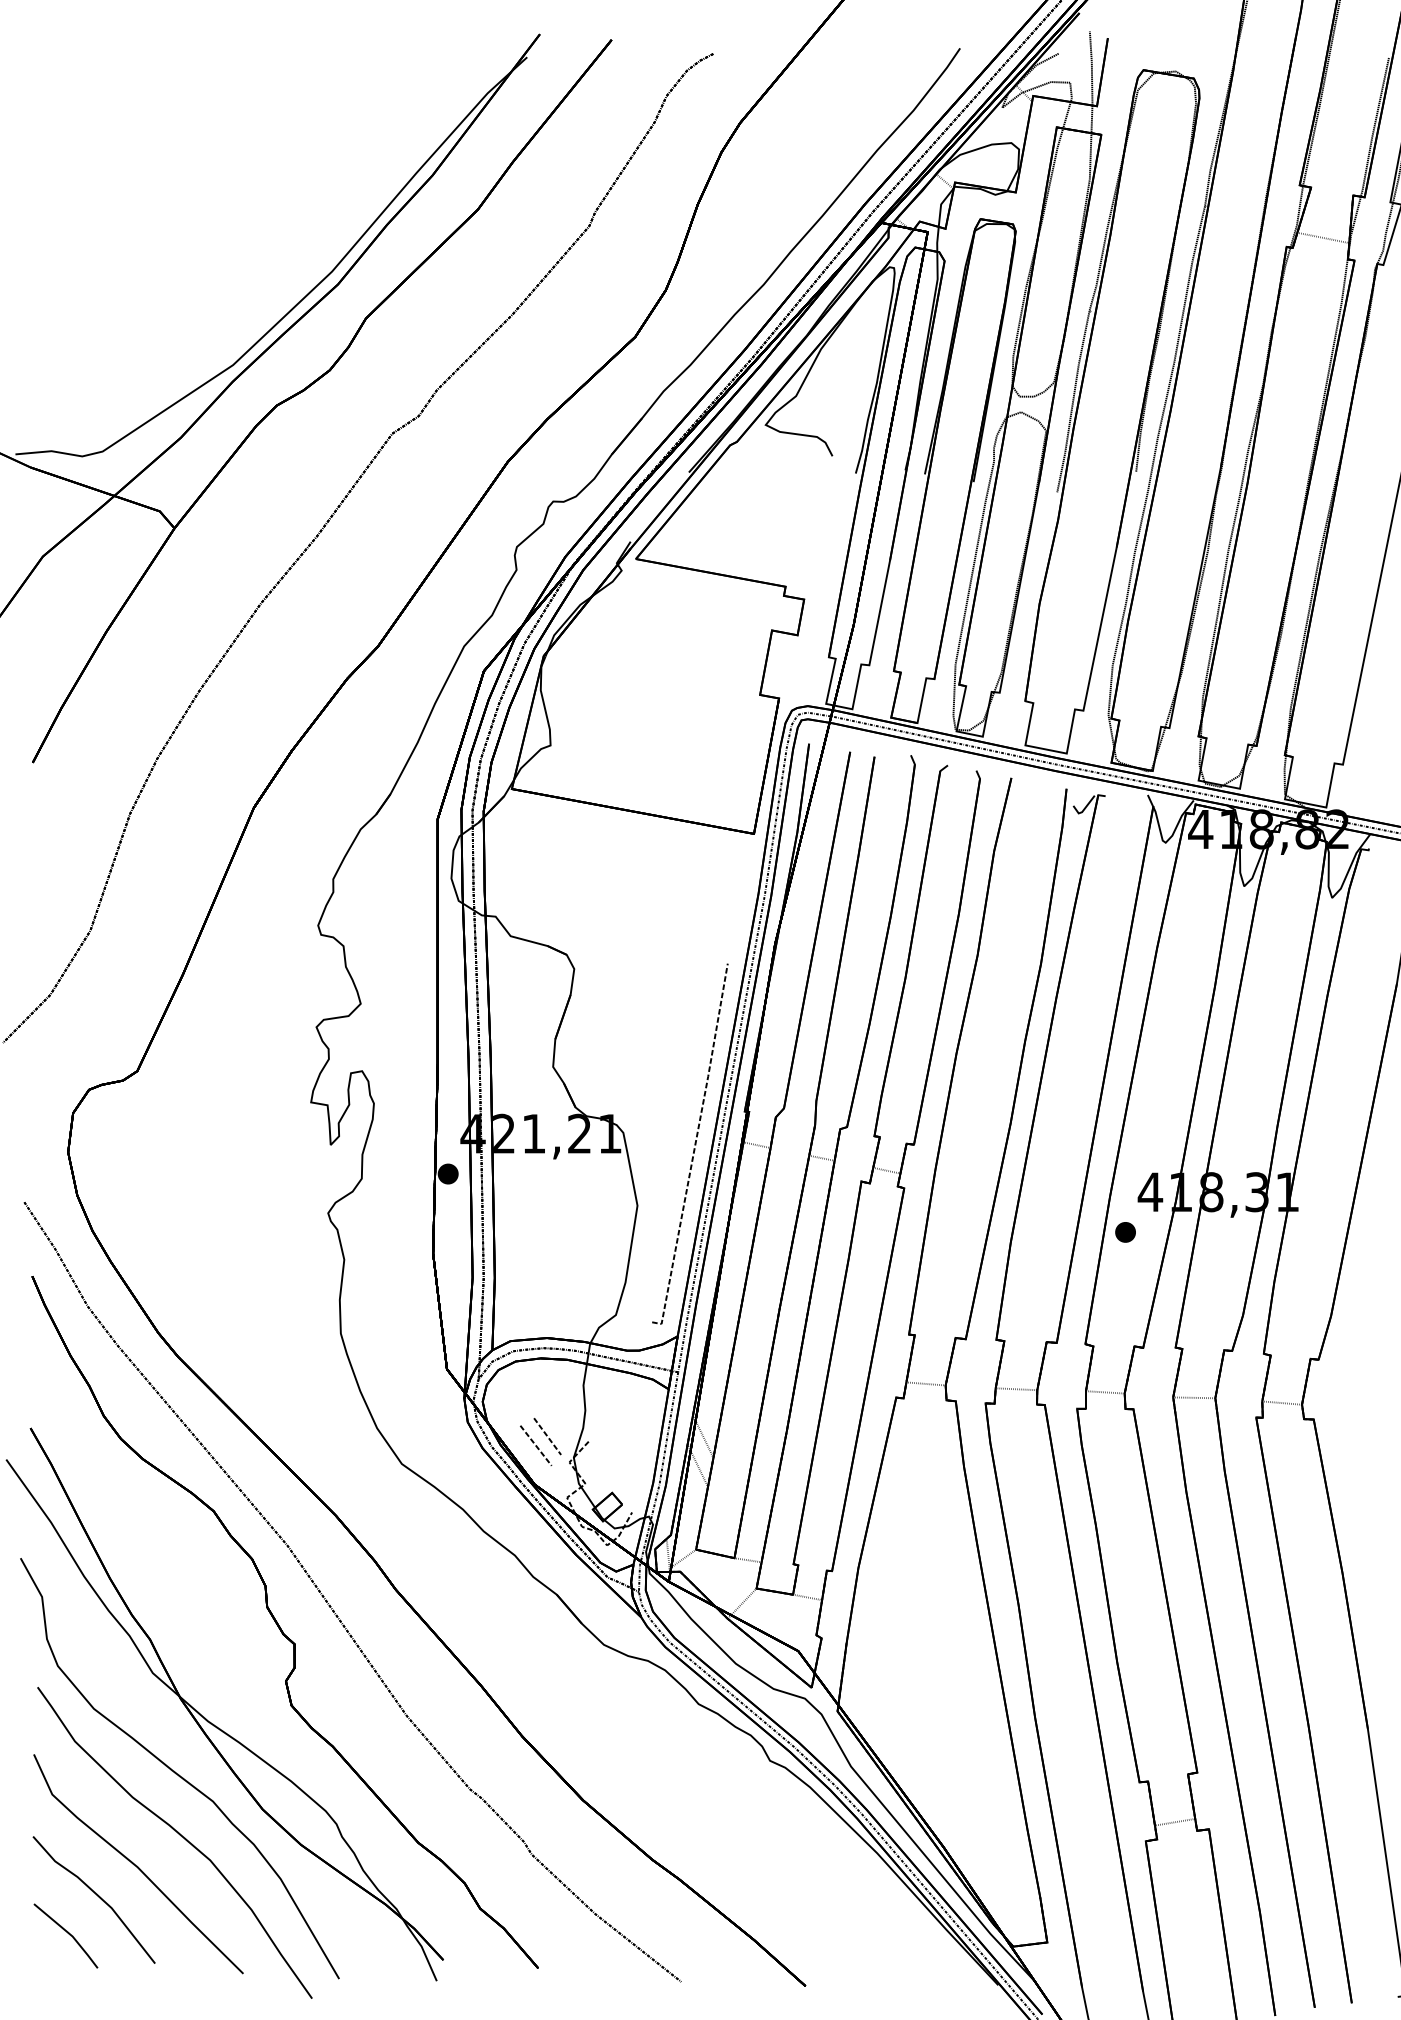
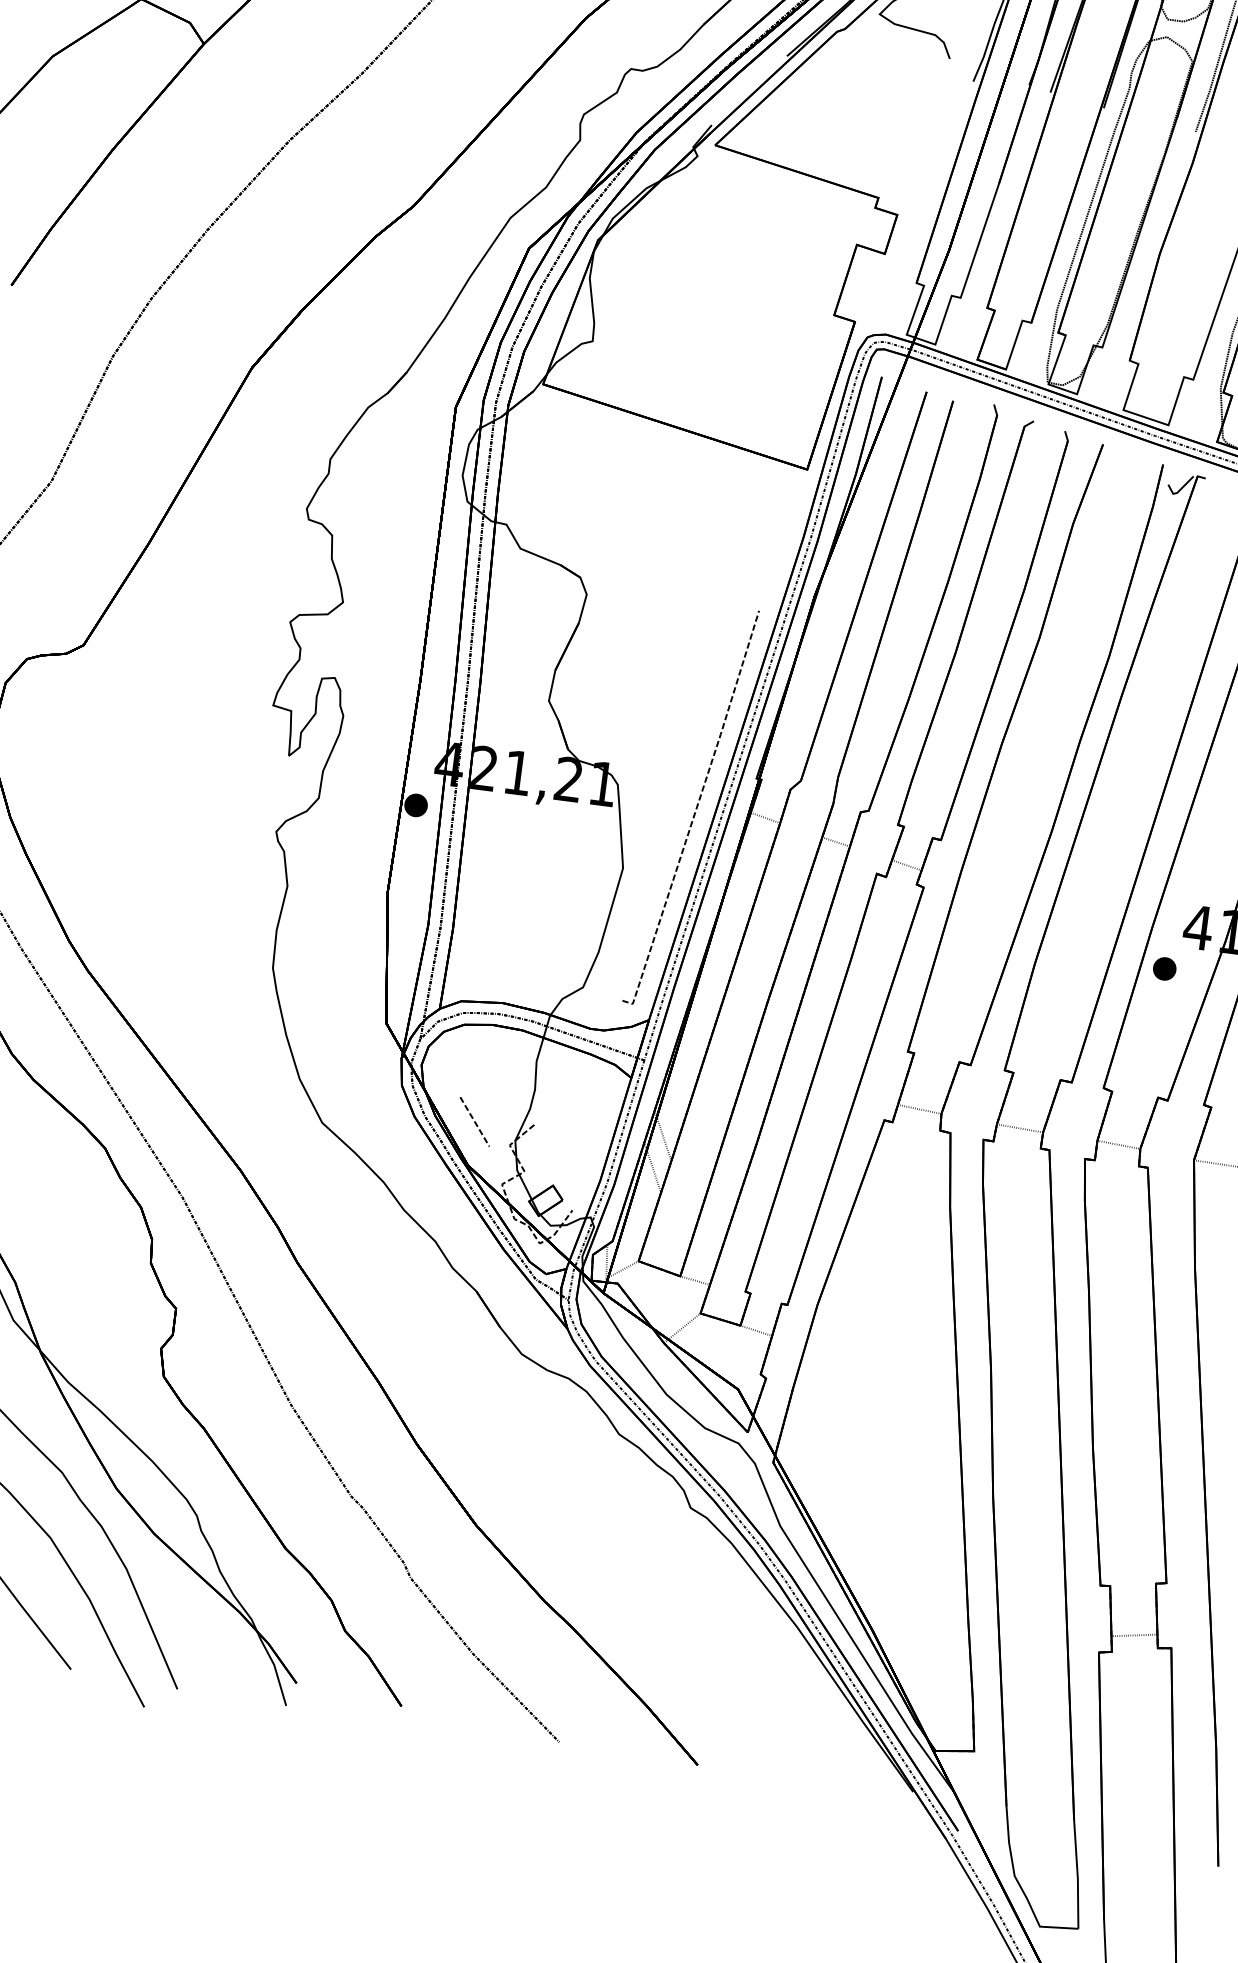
line: (547, 1435) -> (489, 1112), removed

